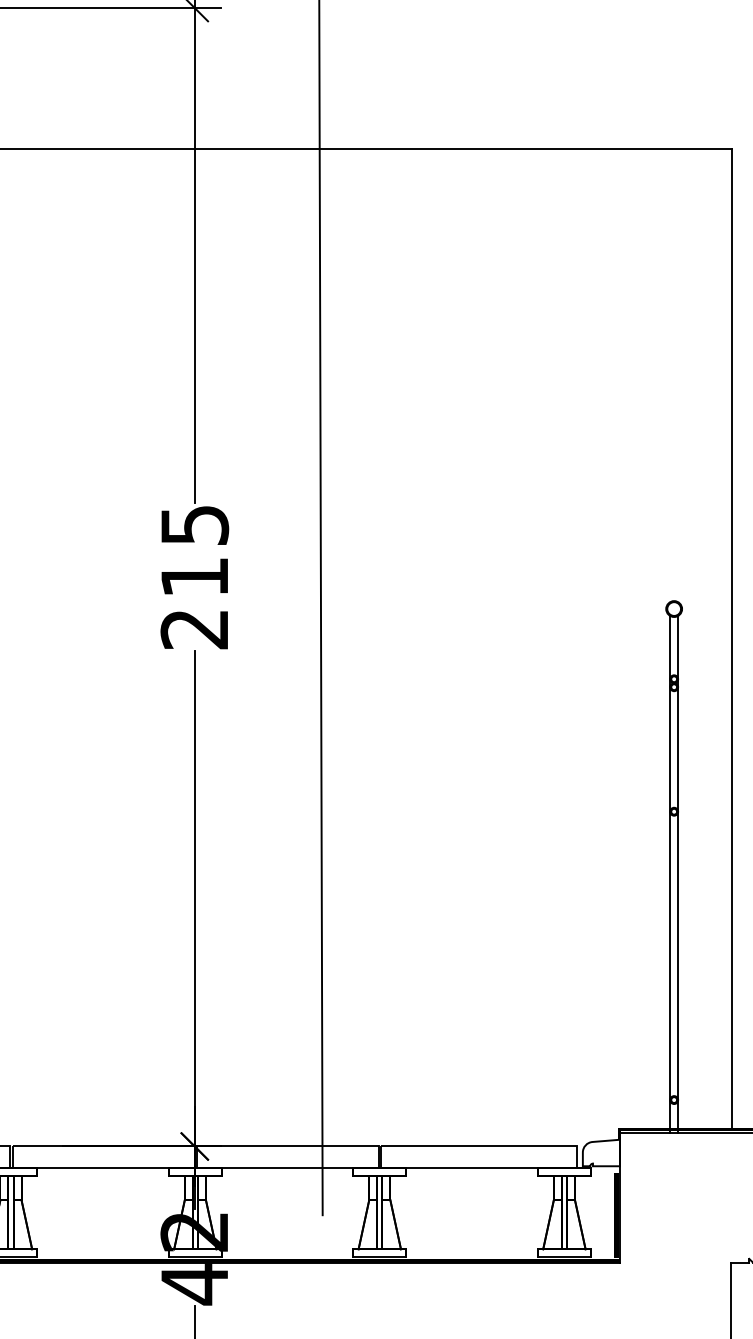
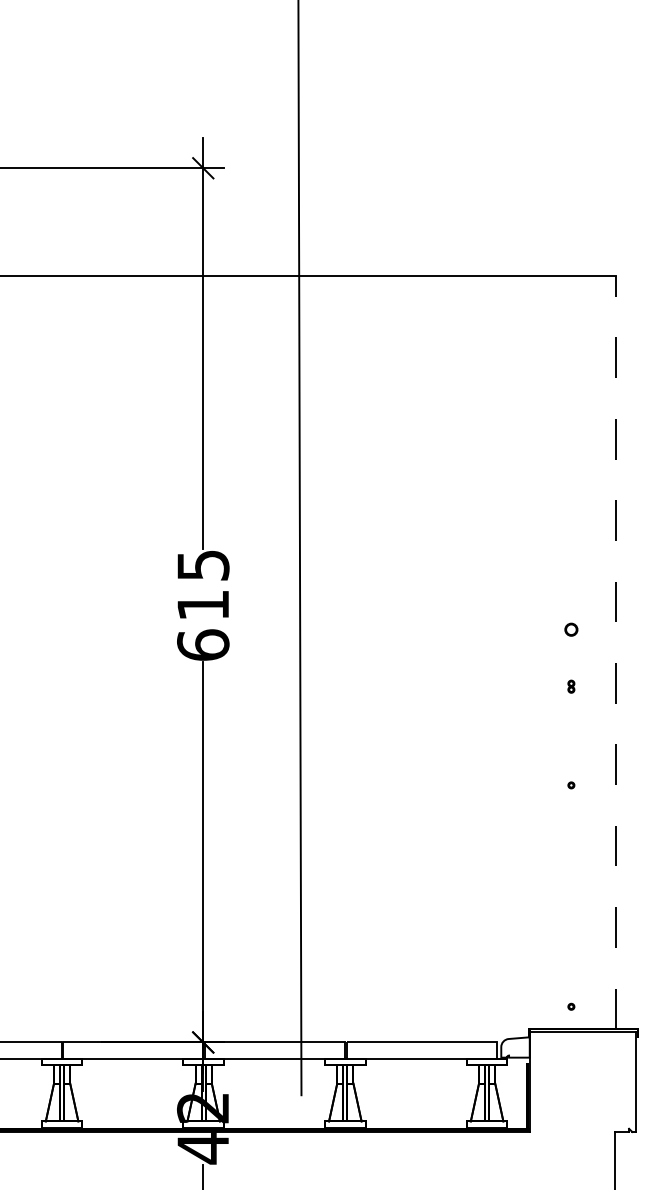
text: (195, 628) -> (203, 644), 215 -> 615
line: (731, 638) -> (615, 652), solid -> dashed
line: (670, 874) -> (568, 833), removed
line: (678, 874) -> (574, 833), removed

